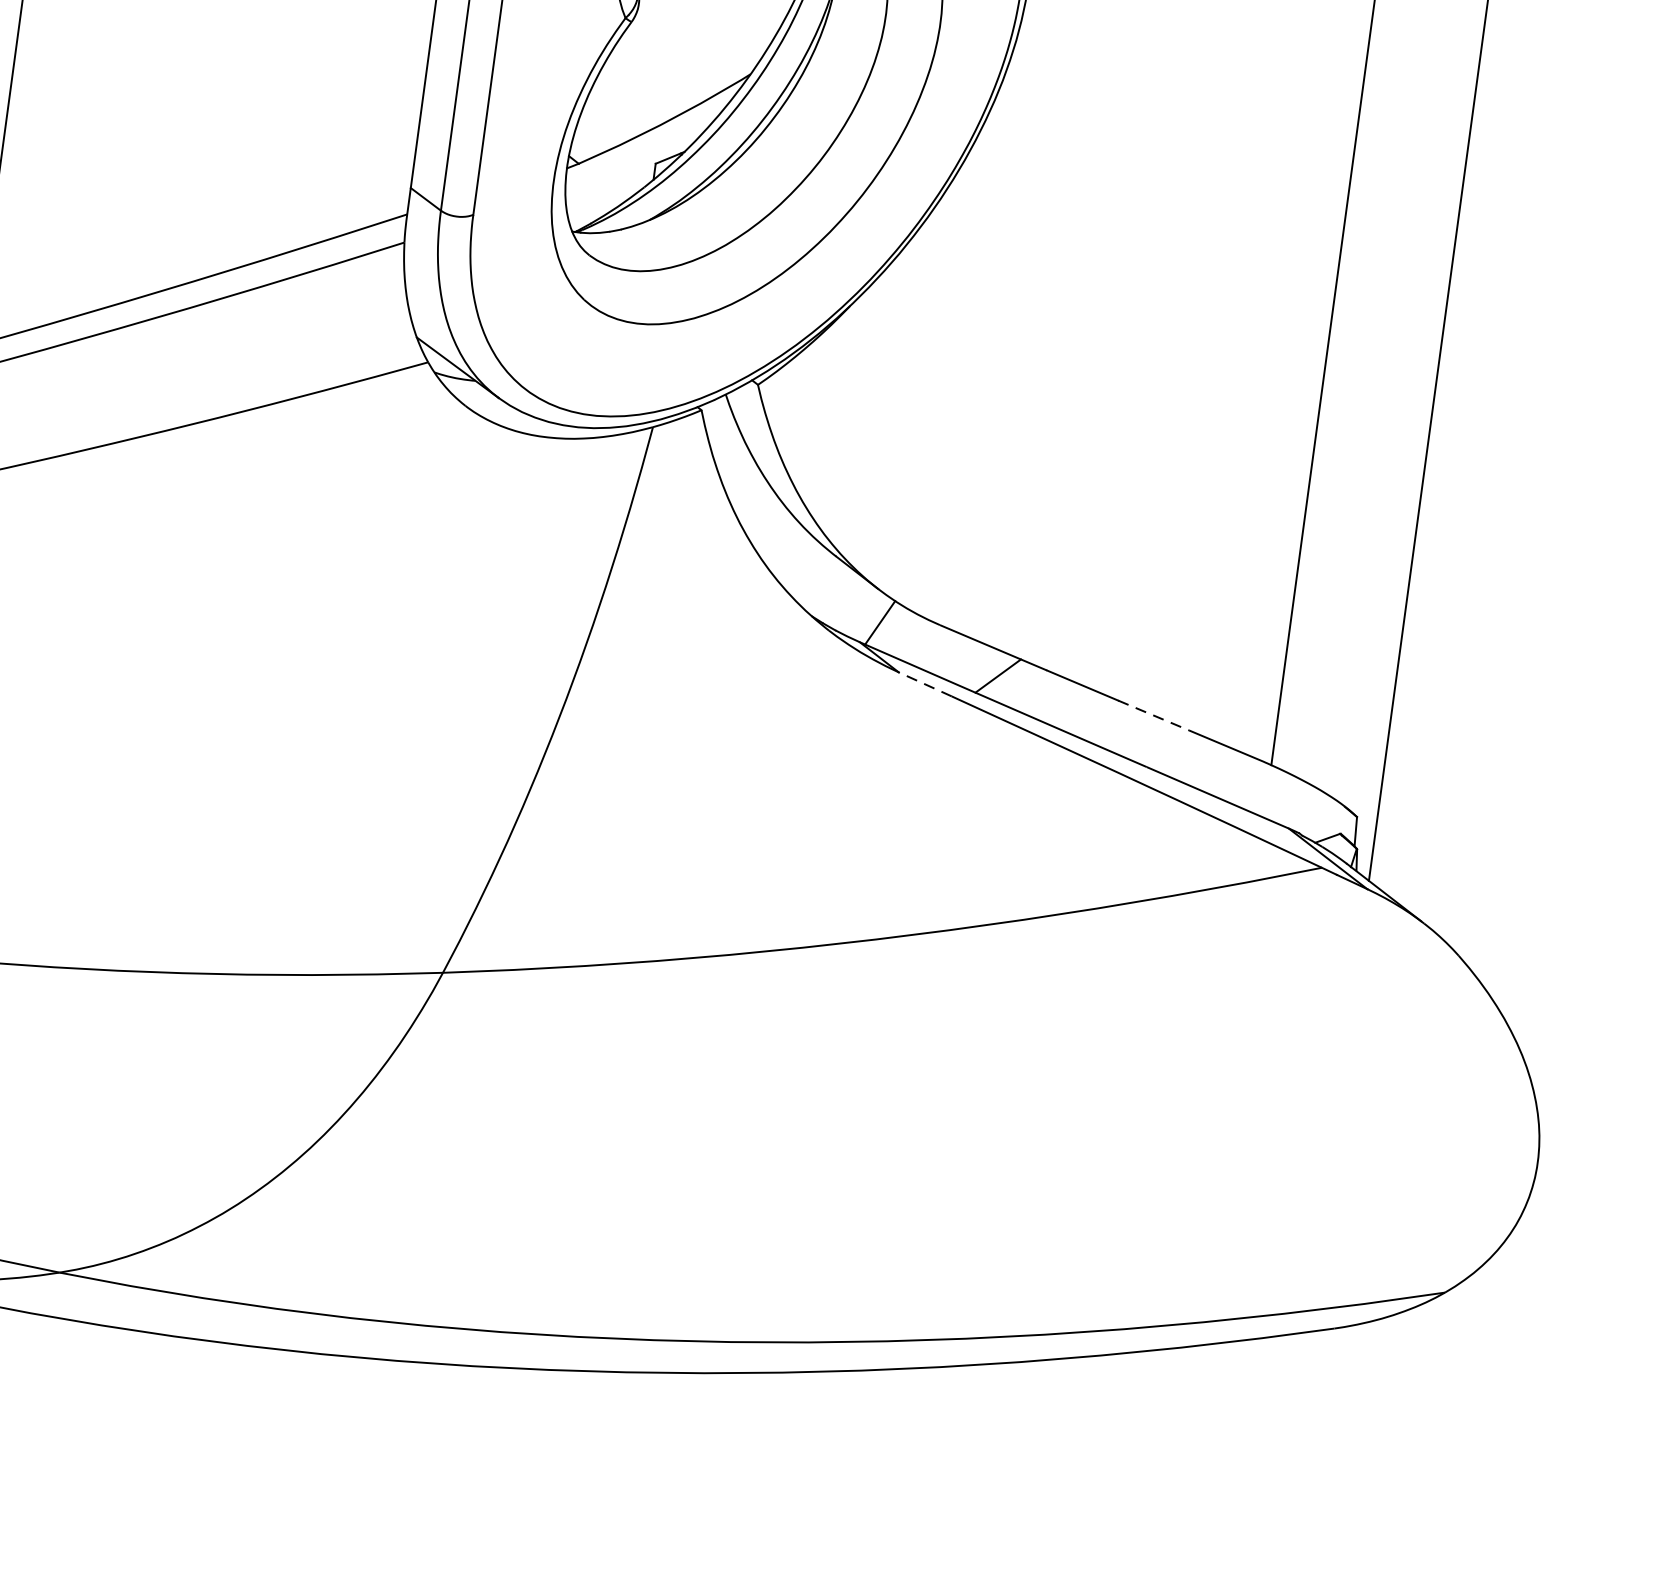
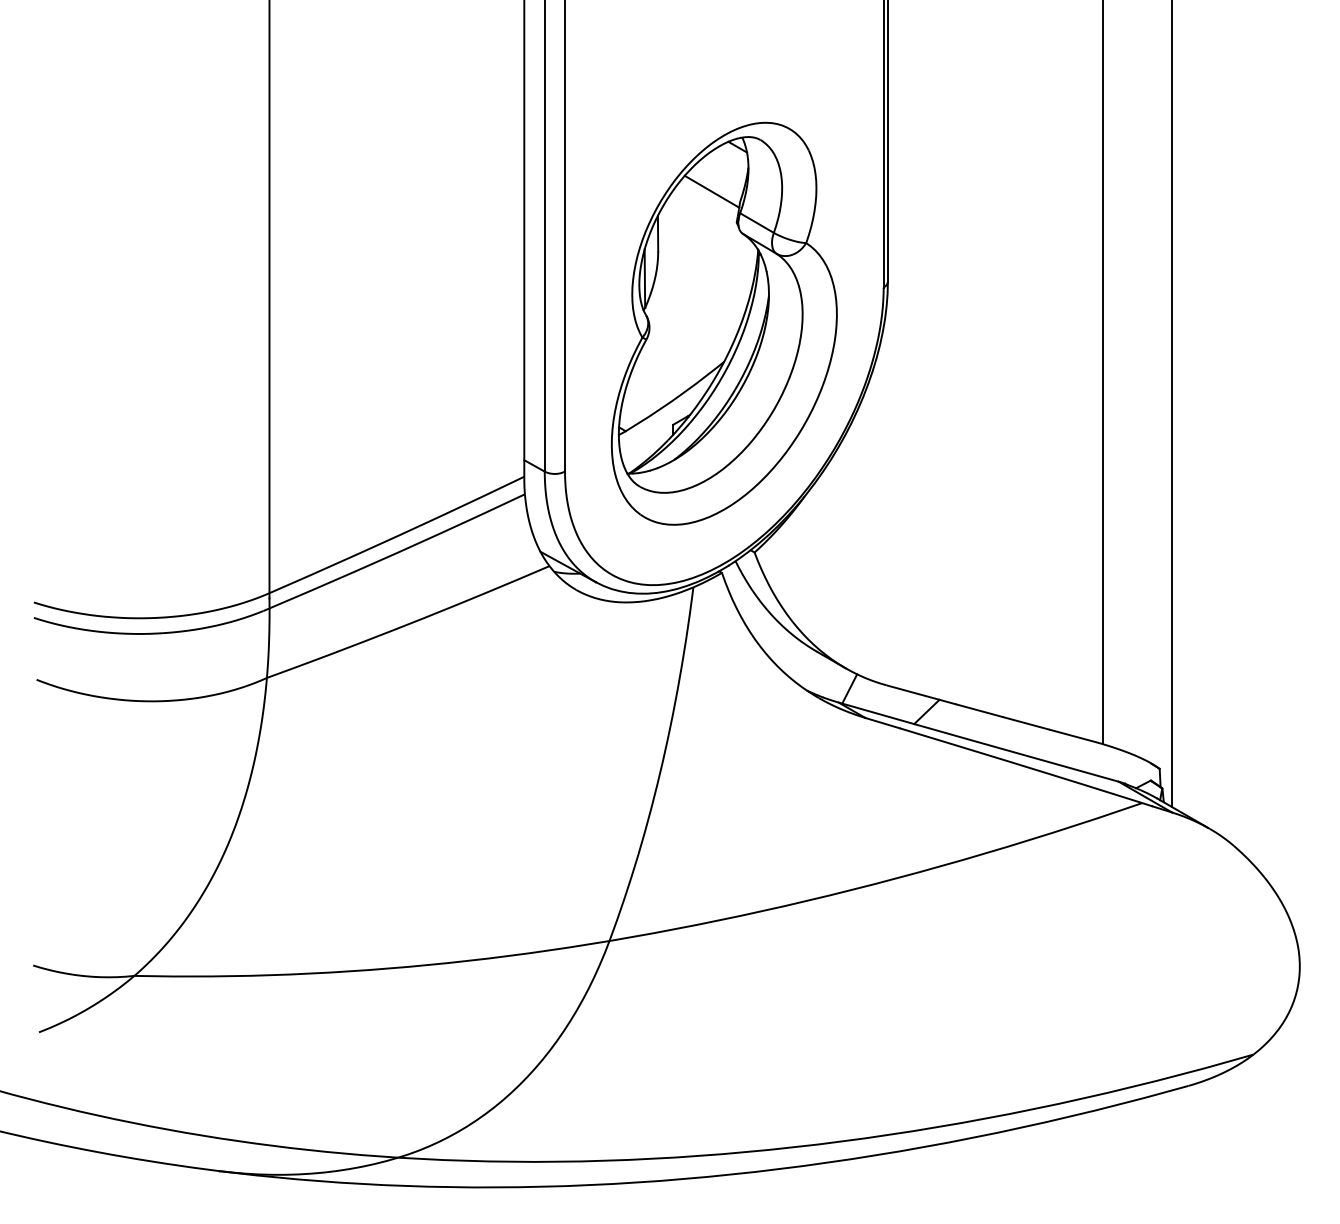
line: (925, 684) -> (882, 723), dashed -> solid
line: (1152, 715) -> (1025, 723), dashed -> solid

